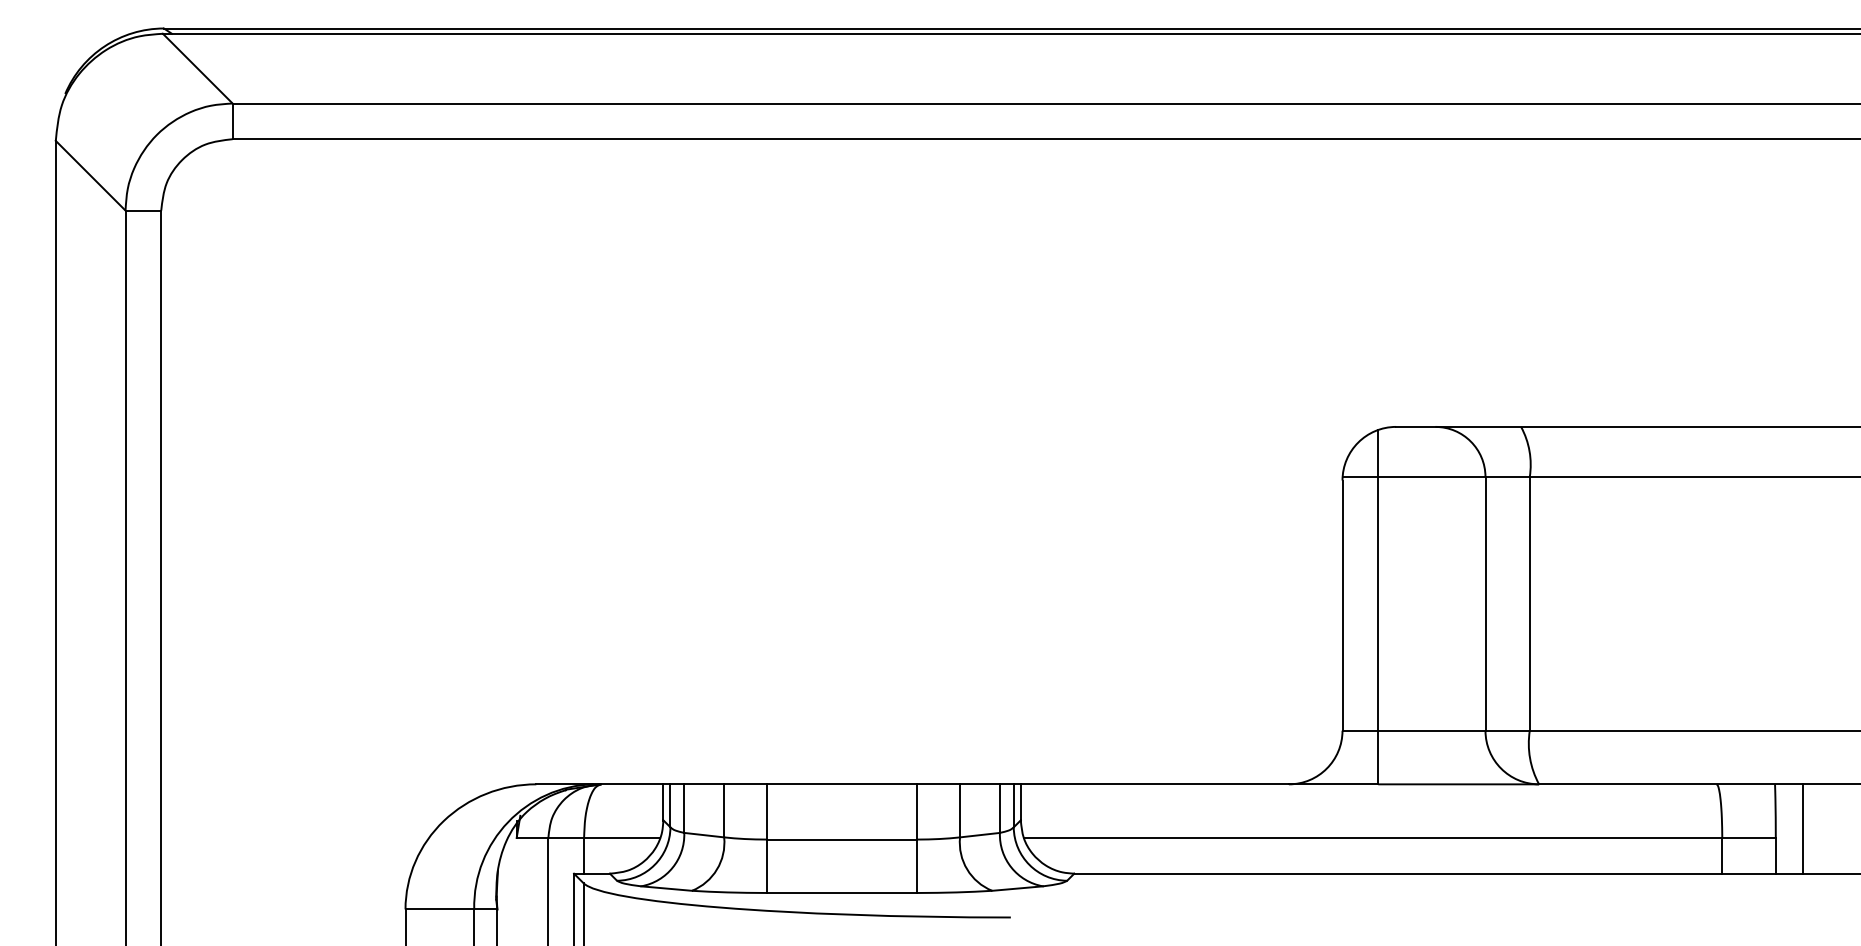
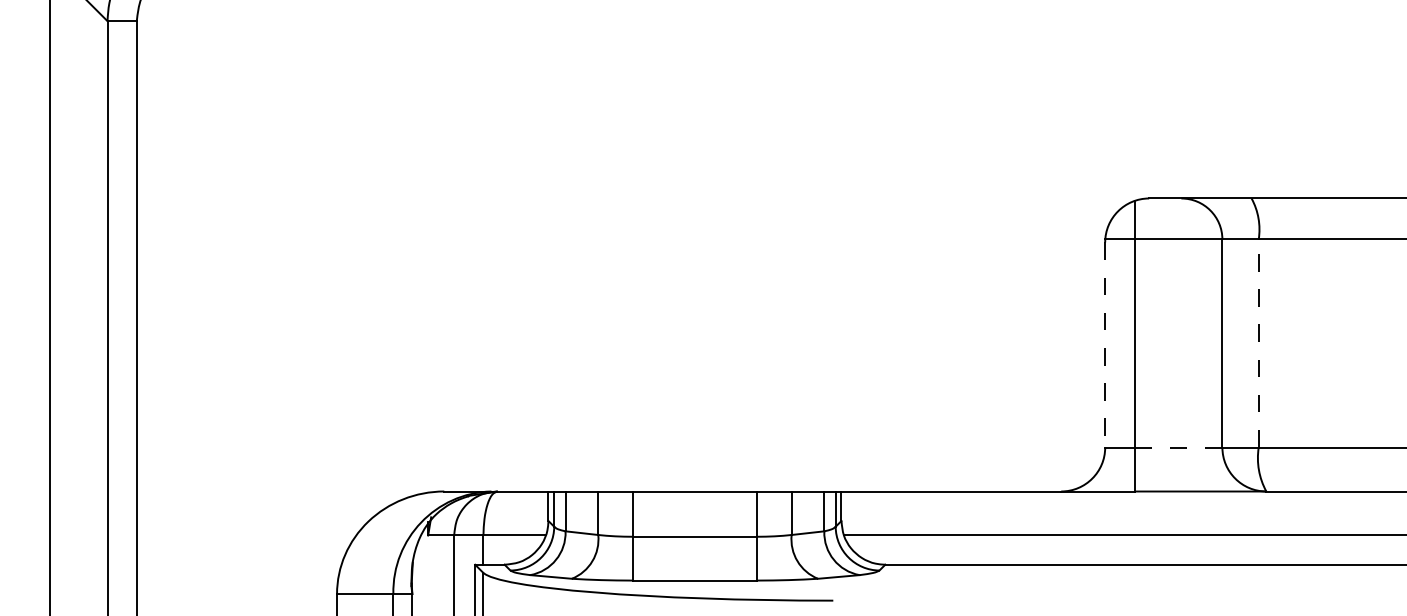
line: (1529, 603) -> (1258, 343), solid -> dashed
line: (1342, 606) -> (1105, 345), solid -> dashed
line: (1431, 730) -> (1178, 447), solid -> dashed

